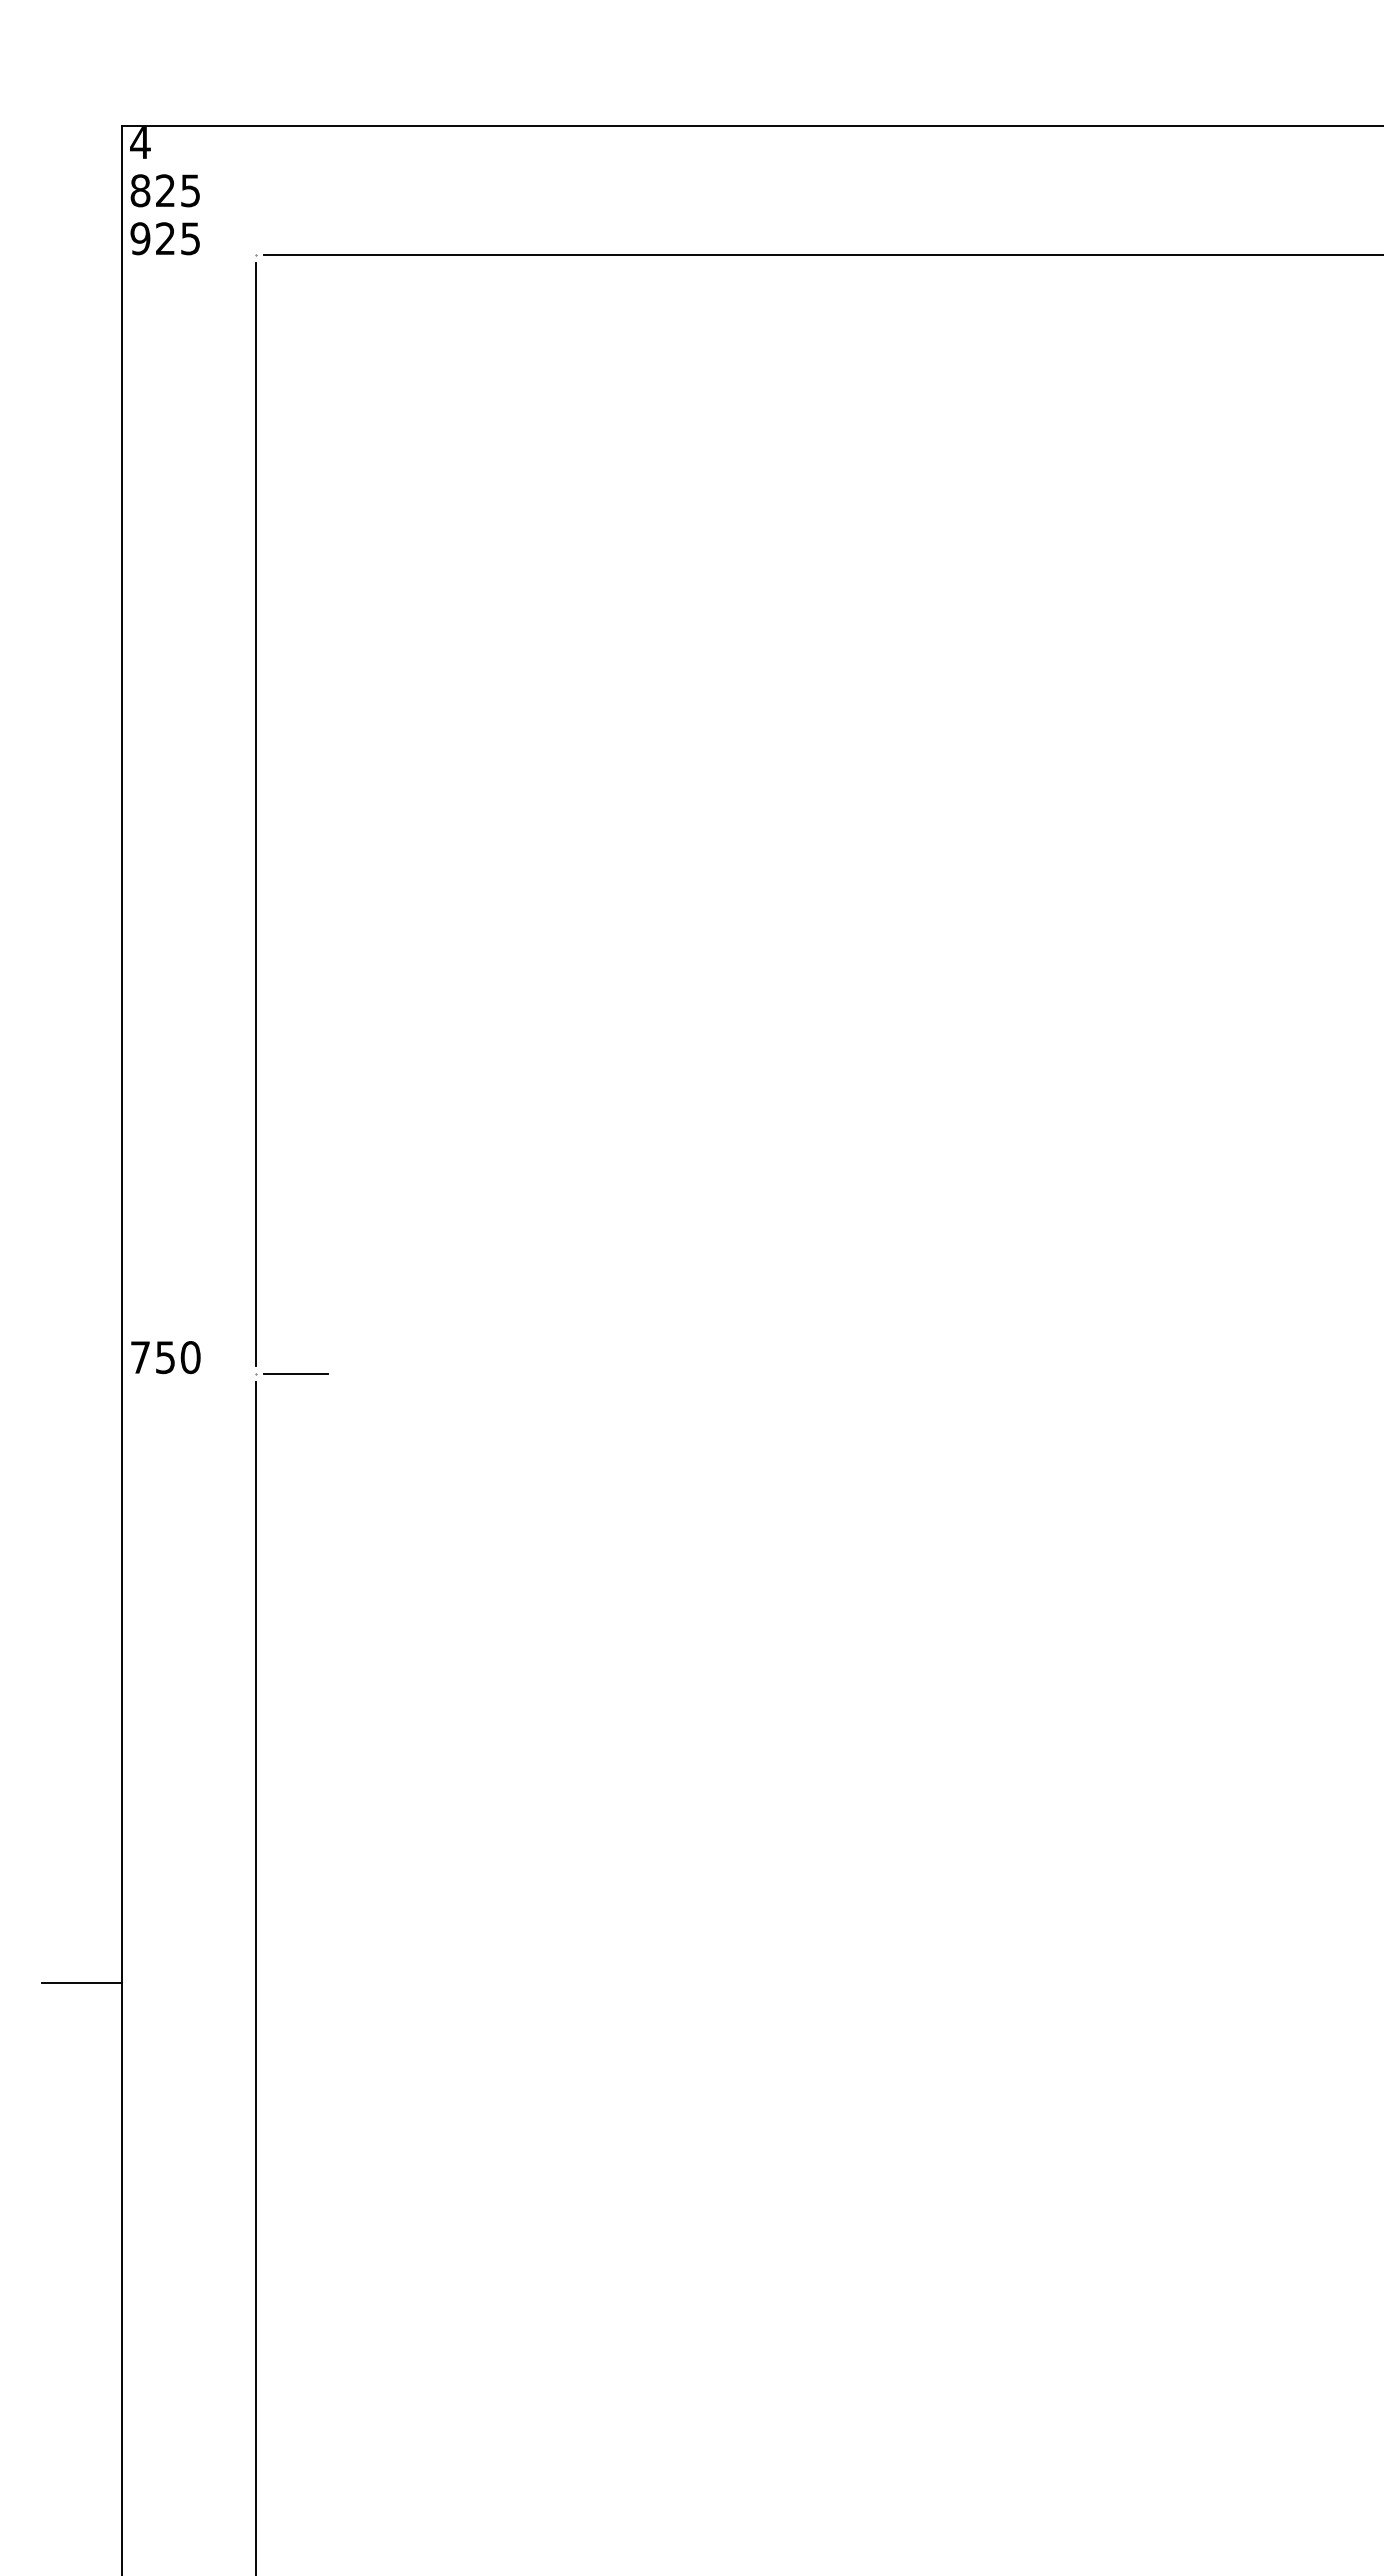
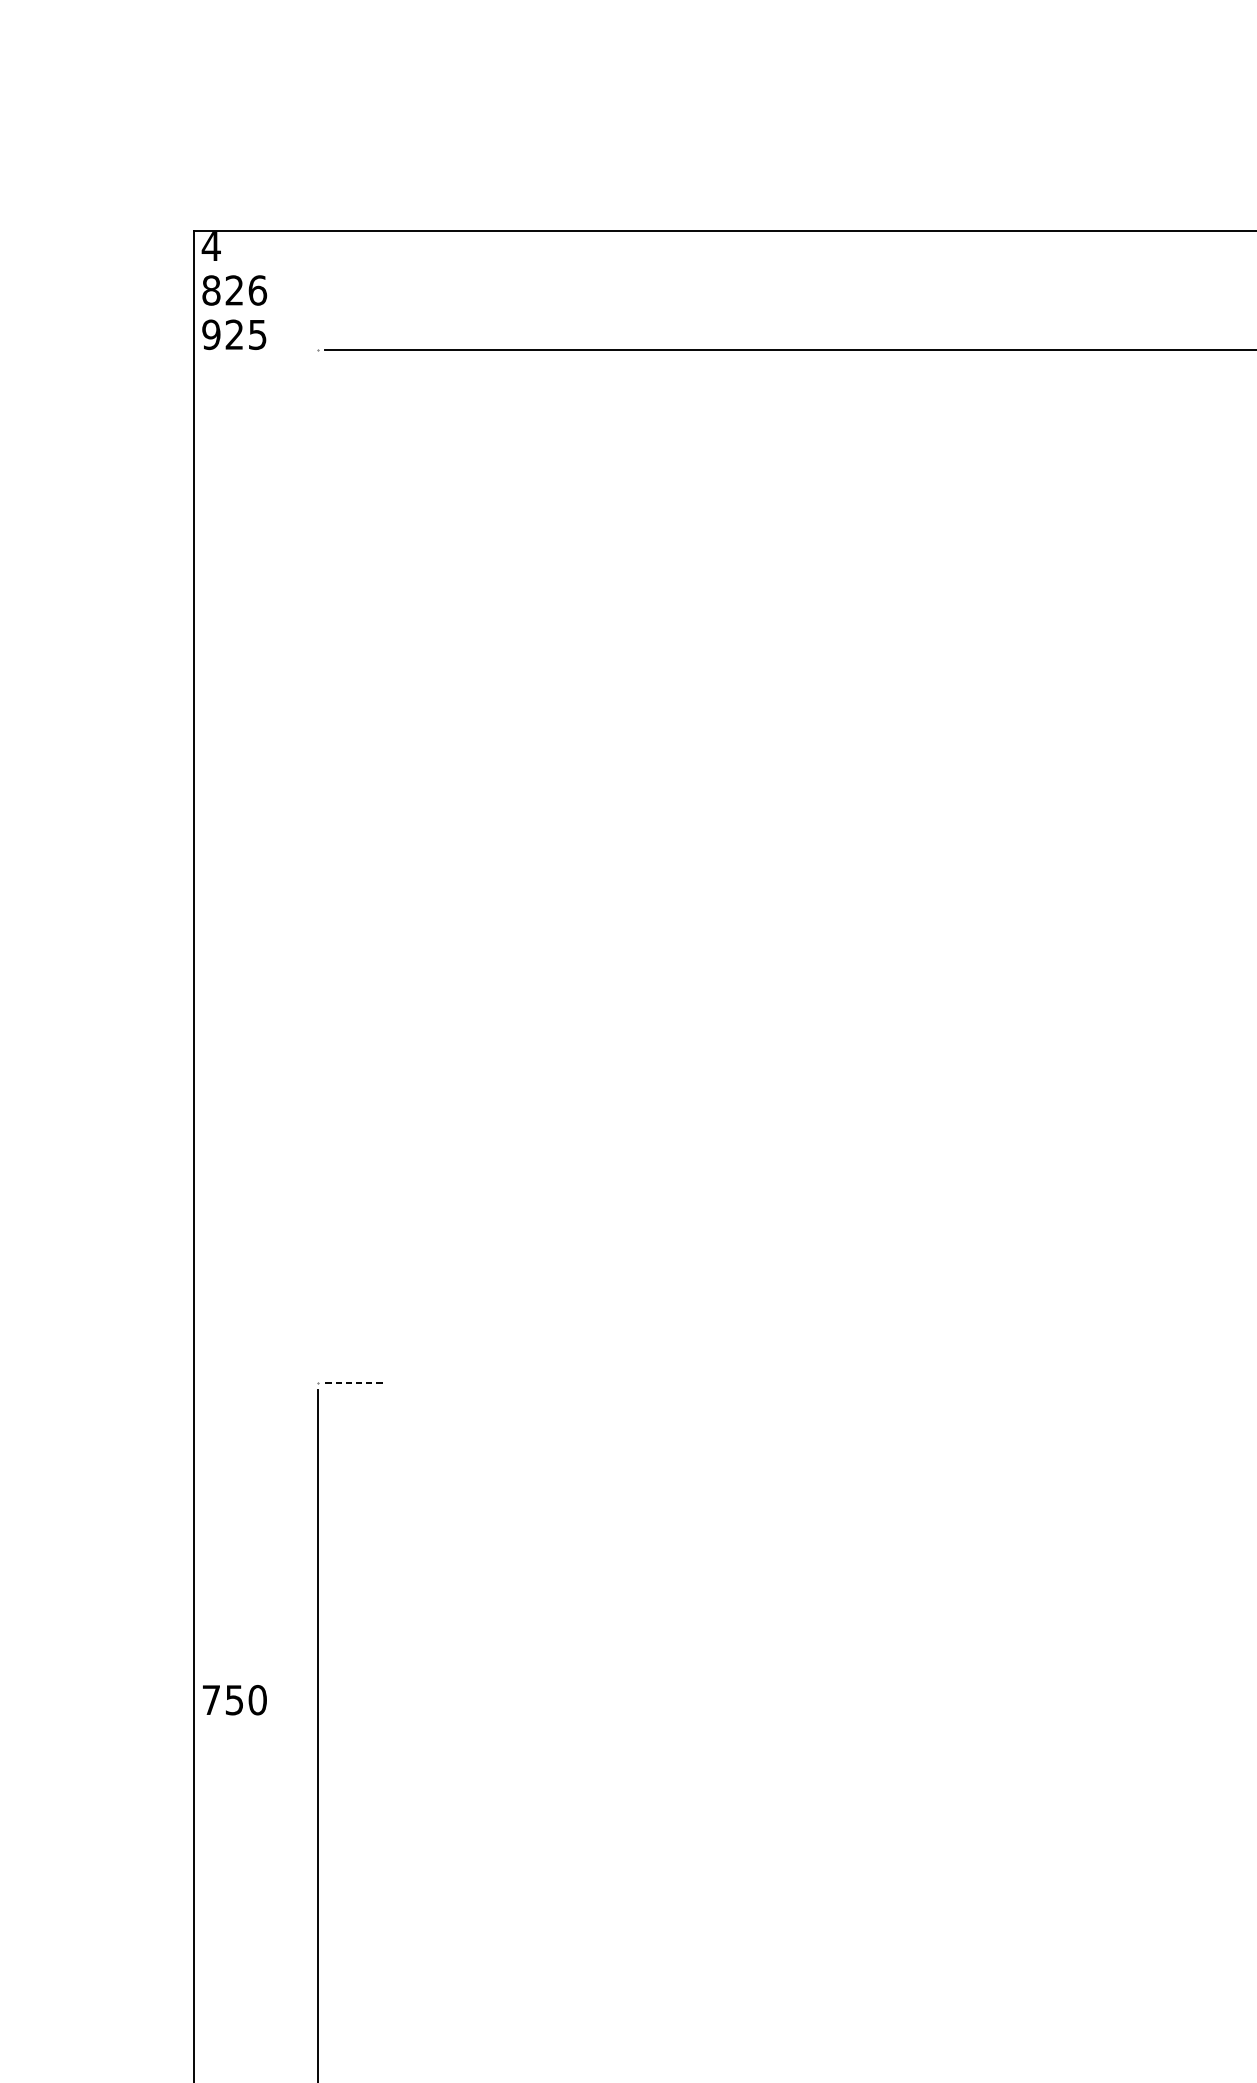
text: (190, 190) -> (257, 290), 825 -> 826
line: (255, 813) -> (317, 865), removed
text: (165, 1357) -> (234, 1700), moved
line: (295, 1373) -> (354, 1382), solid -> dashed
line: (81, 1982) -> (156, 1944), removed

